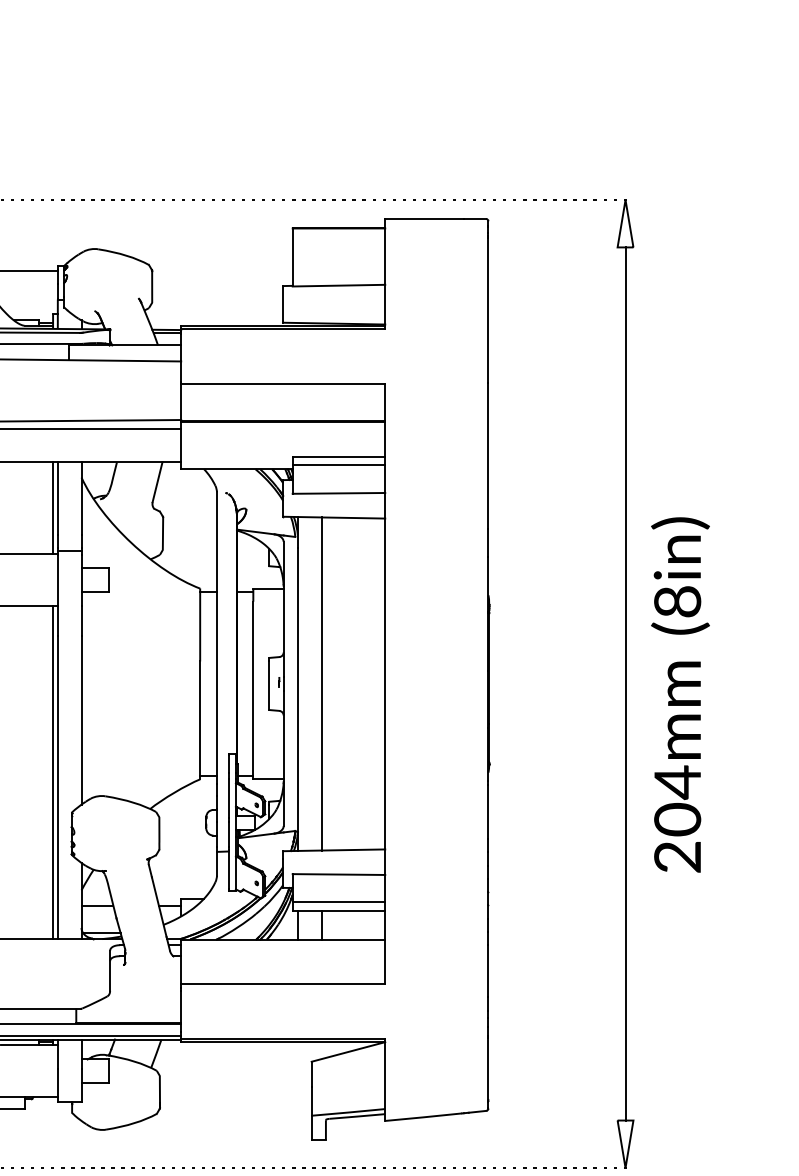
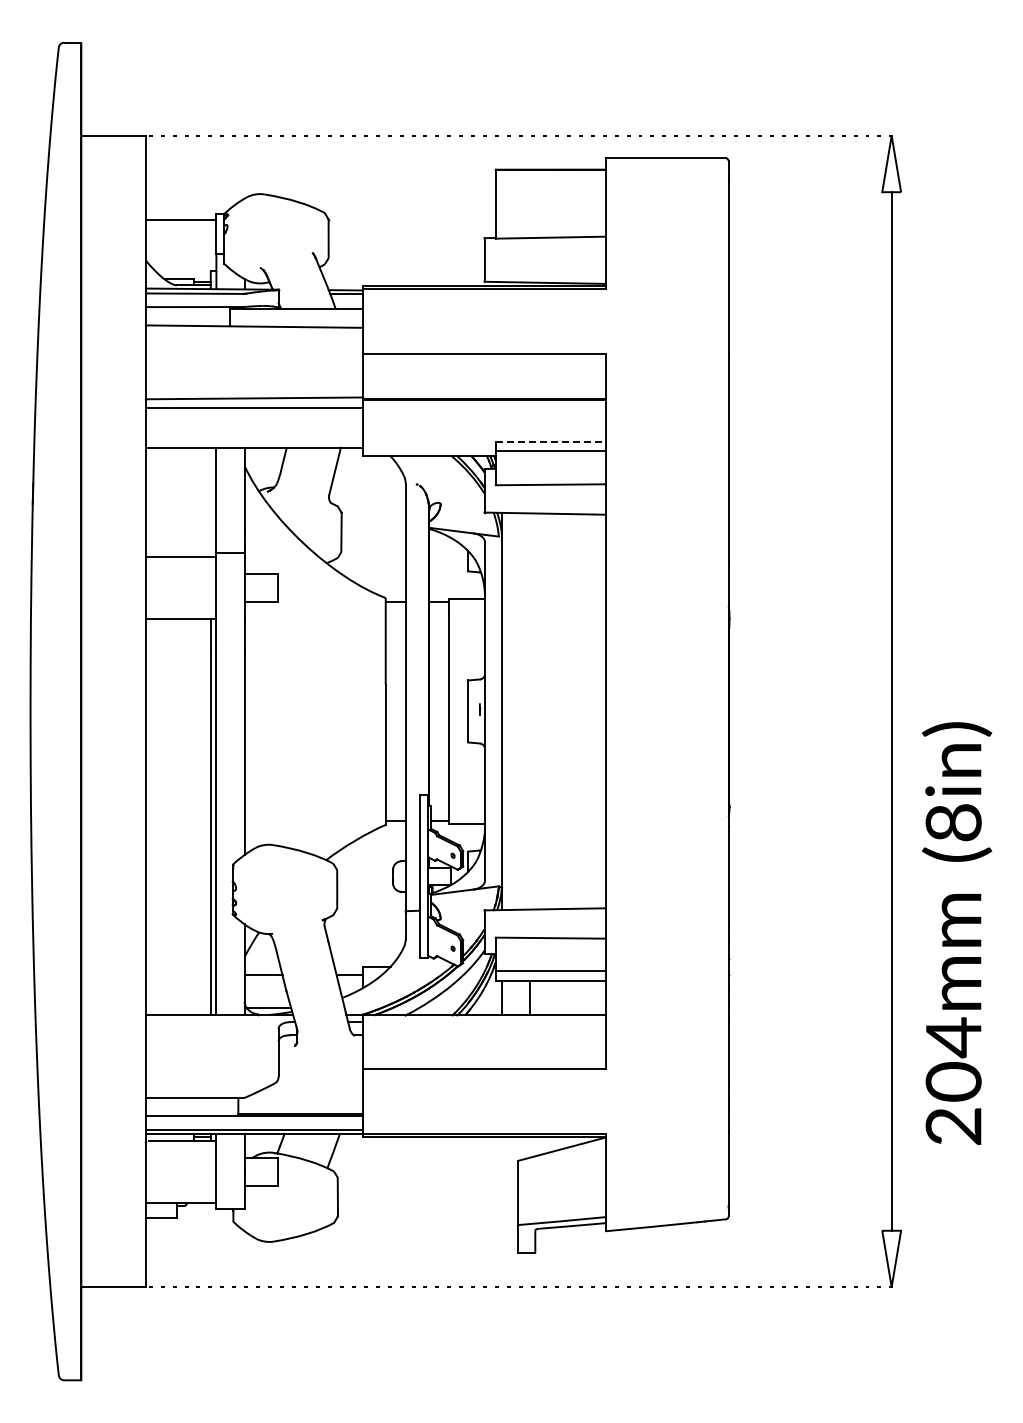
line: (339, 457) -> (551, 441), solid -> dashed
line: (52, 508) -> (210, 502), removed
line: (321, 683) -> (530, 711), removed
text: (680, 694) -> (957, 933), moved

